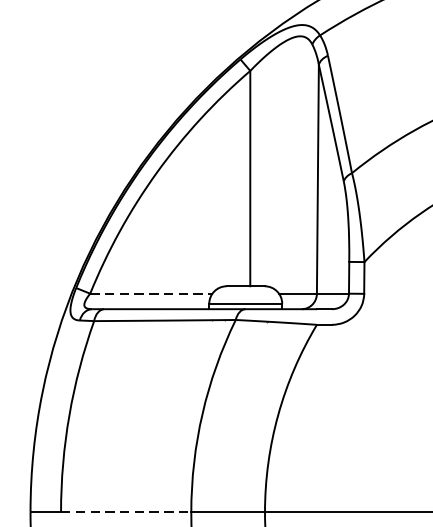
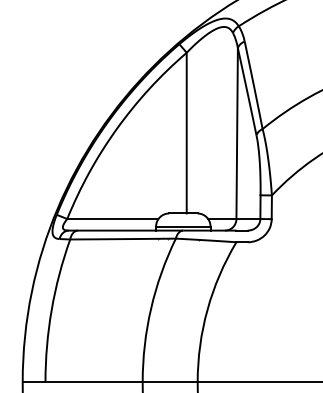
line: (150, 294) -> (112, 219), dashed -> solid
line: (126, 512) -> (94, 382), dashed -> solid

